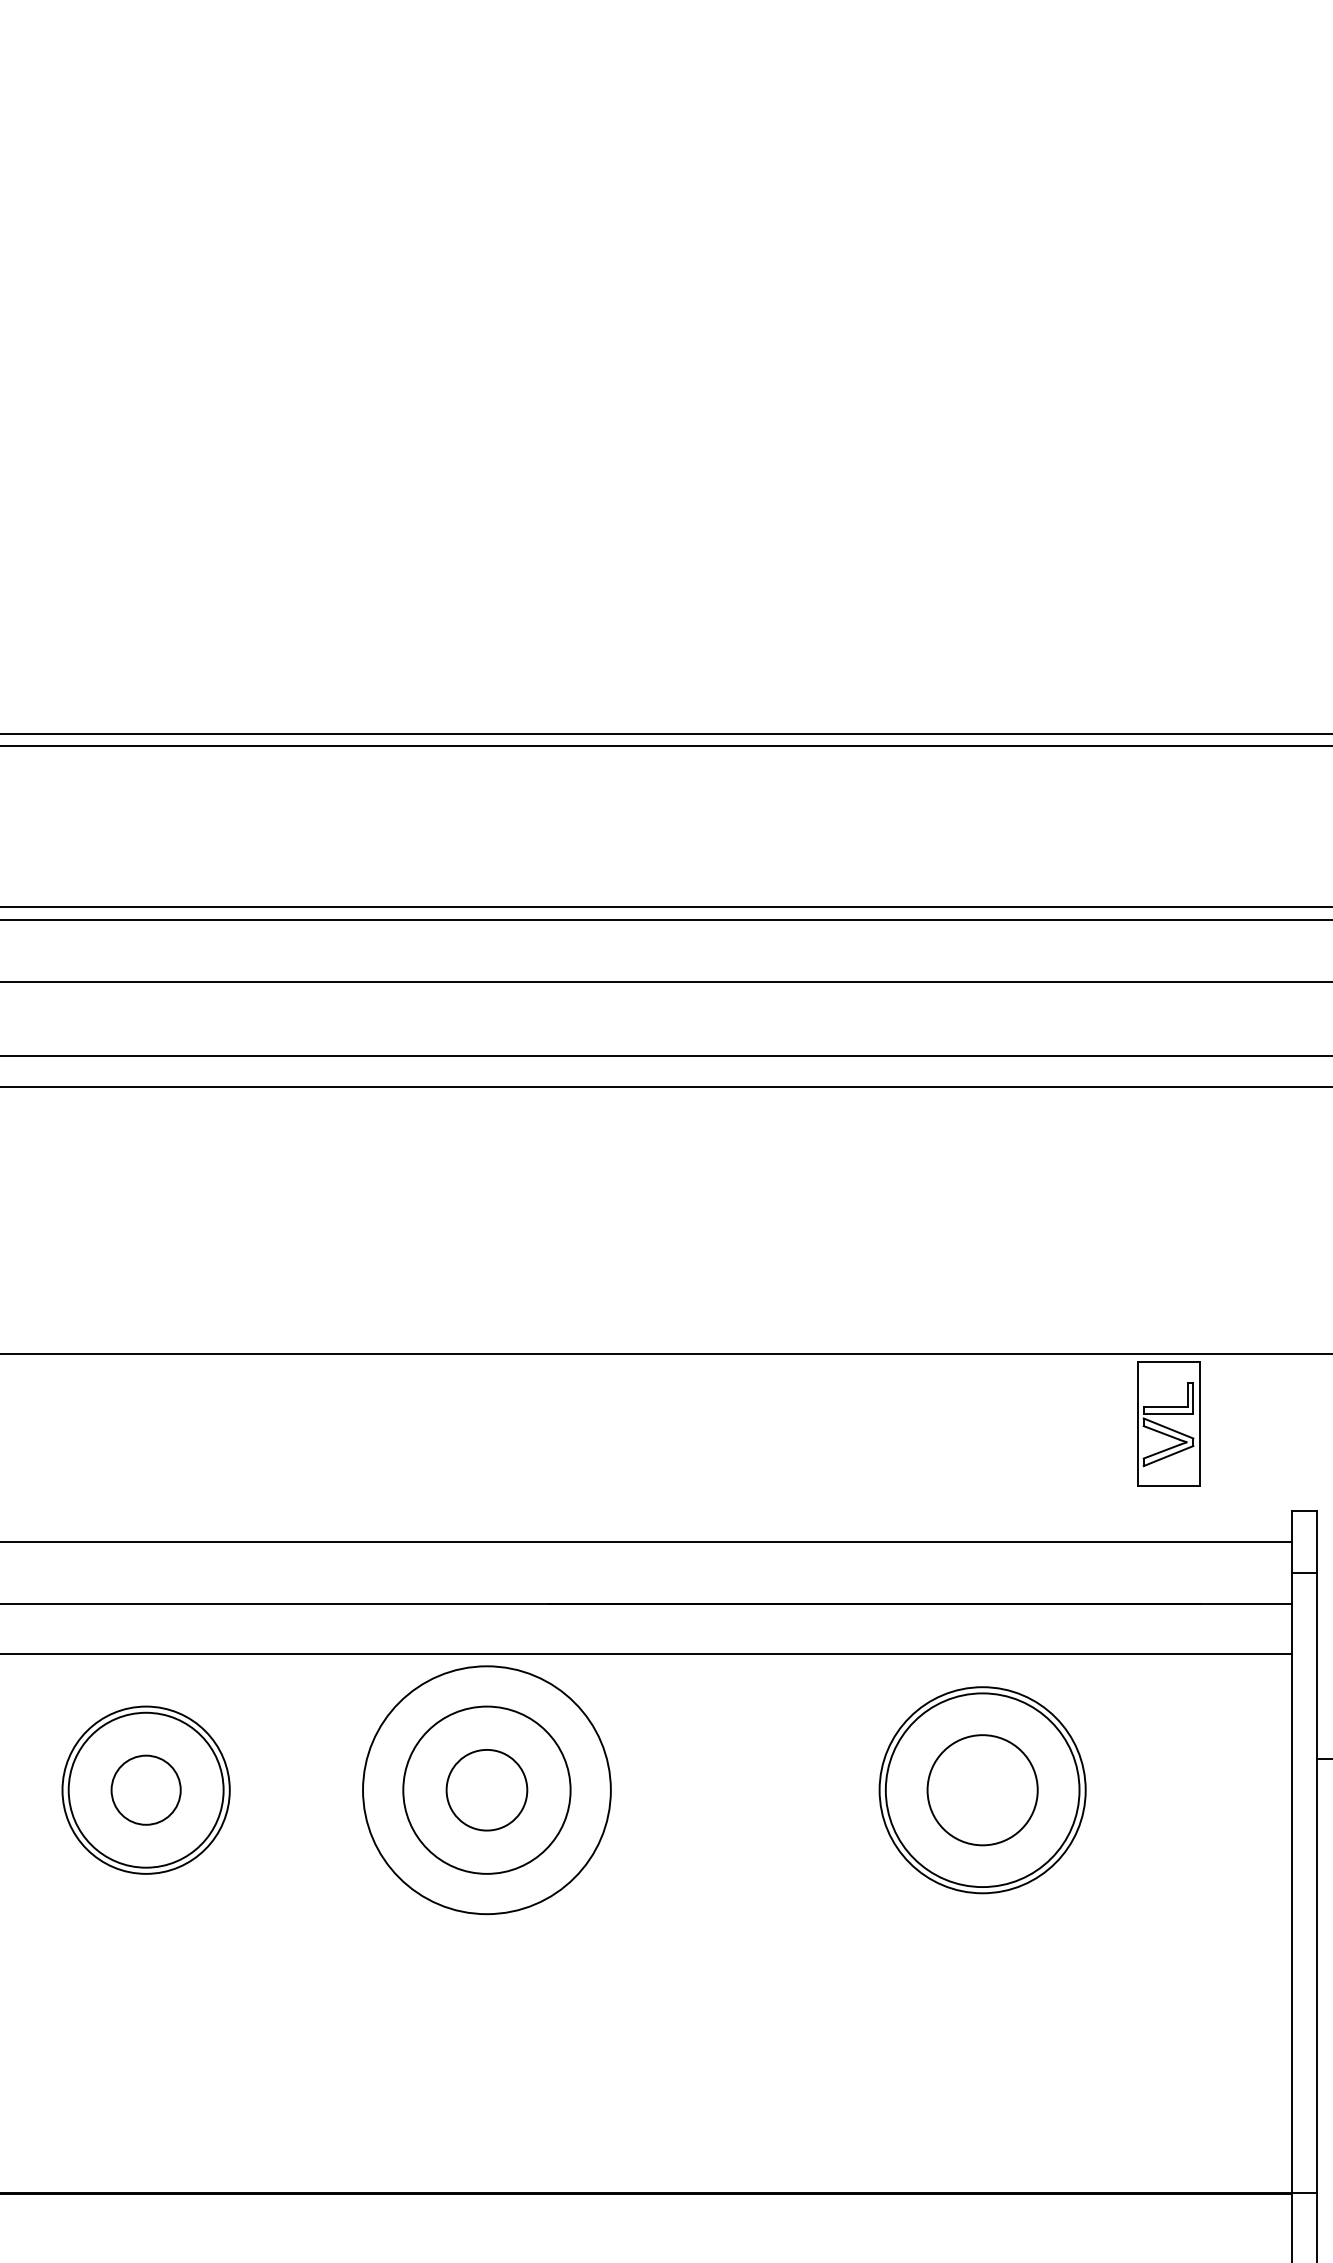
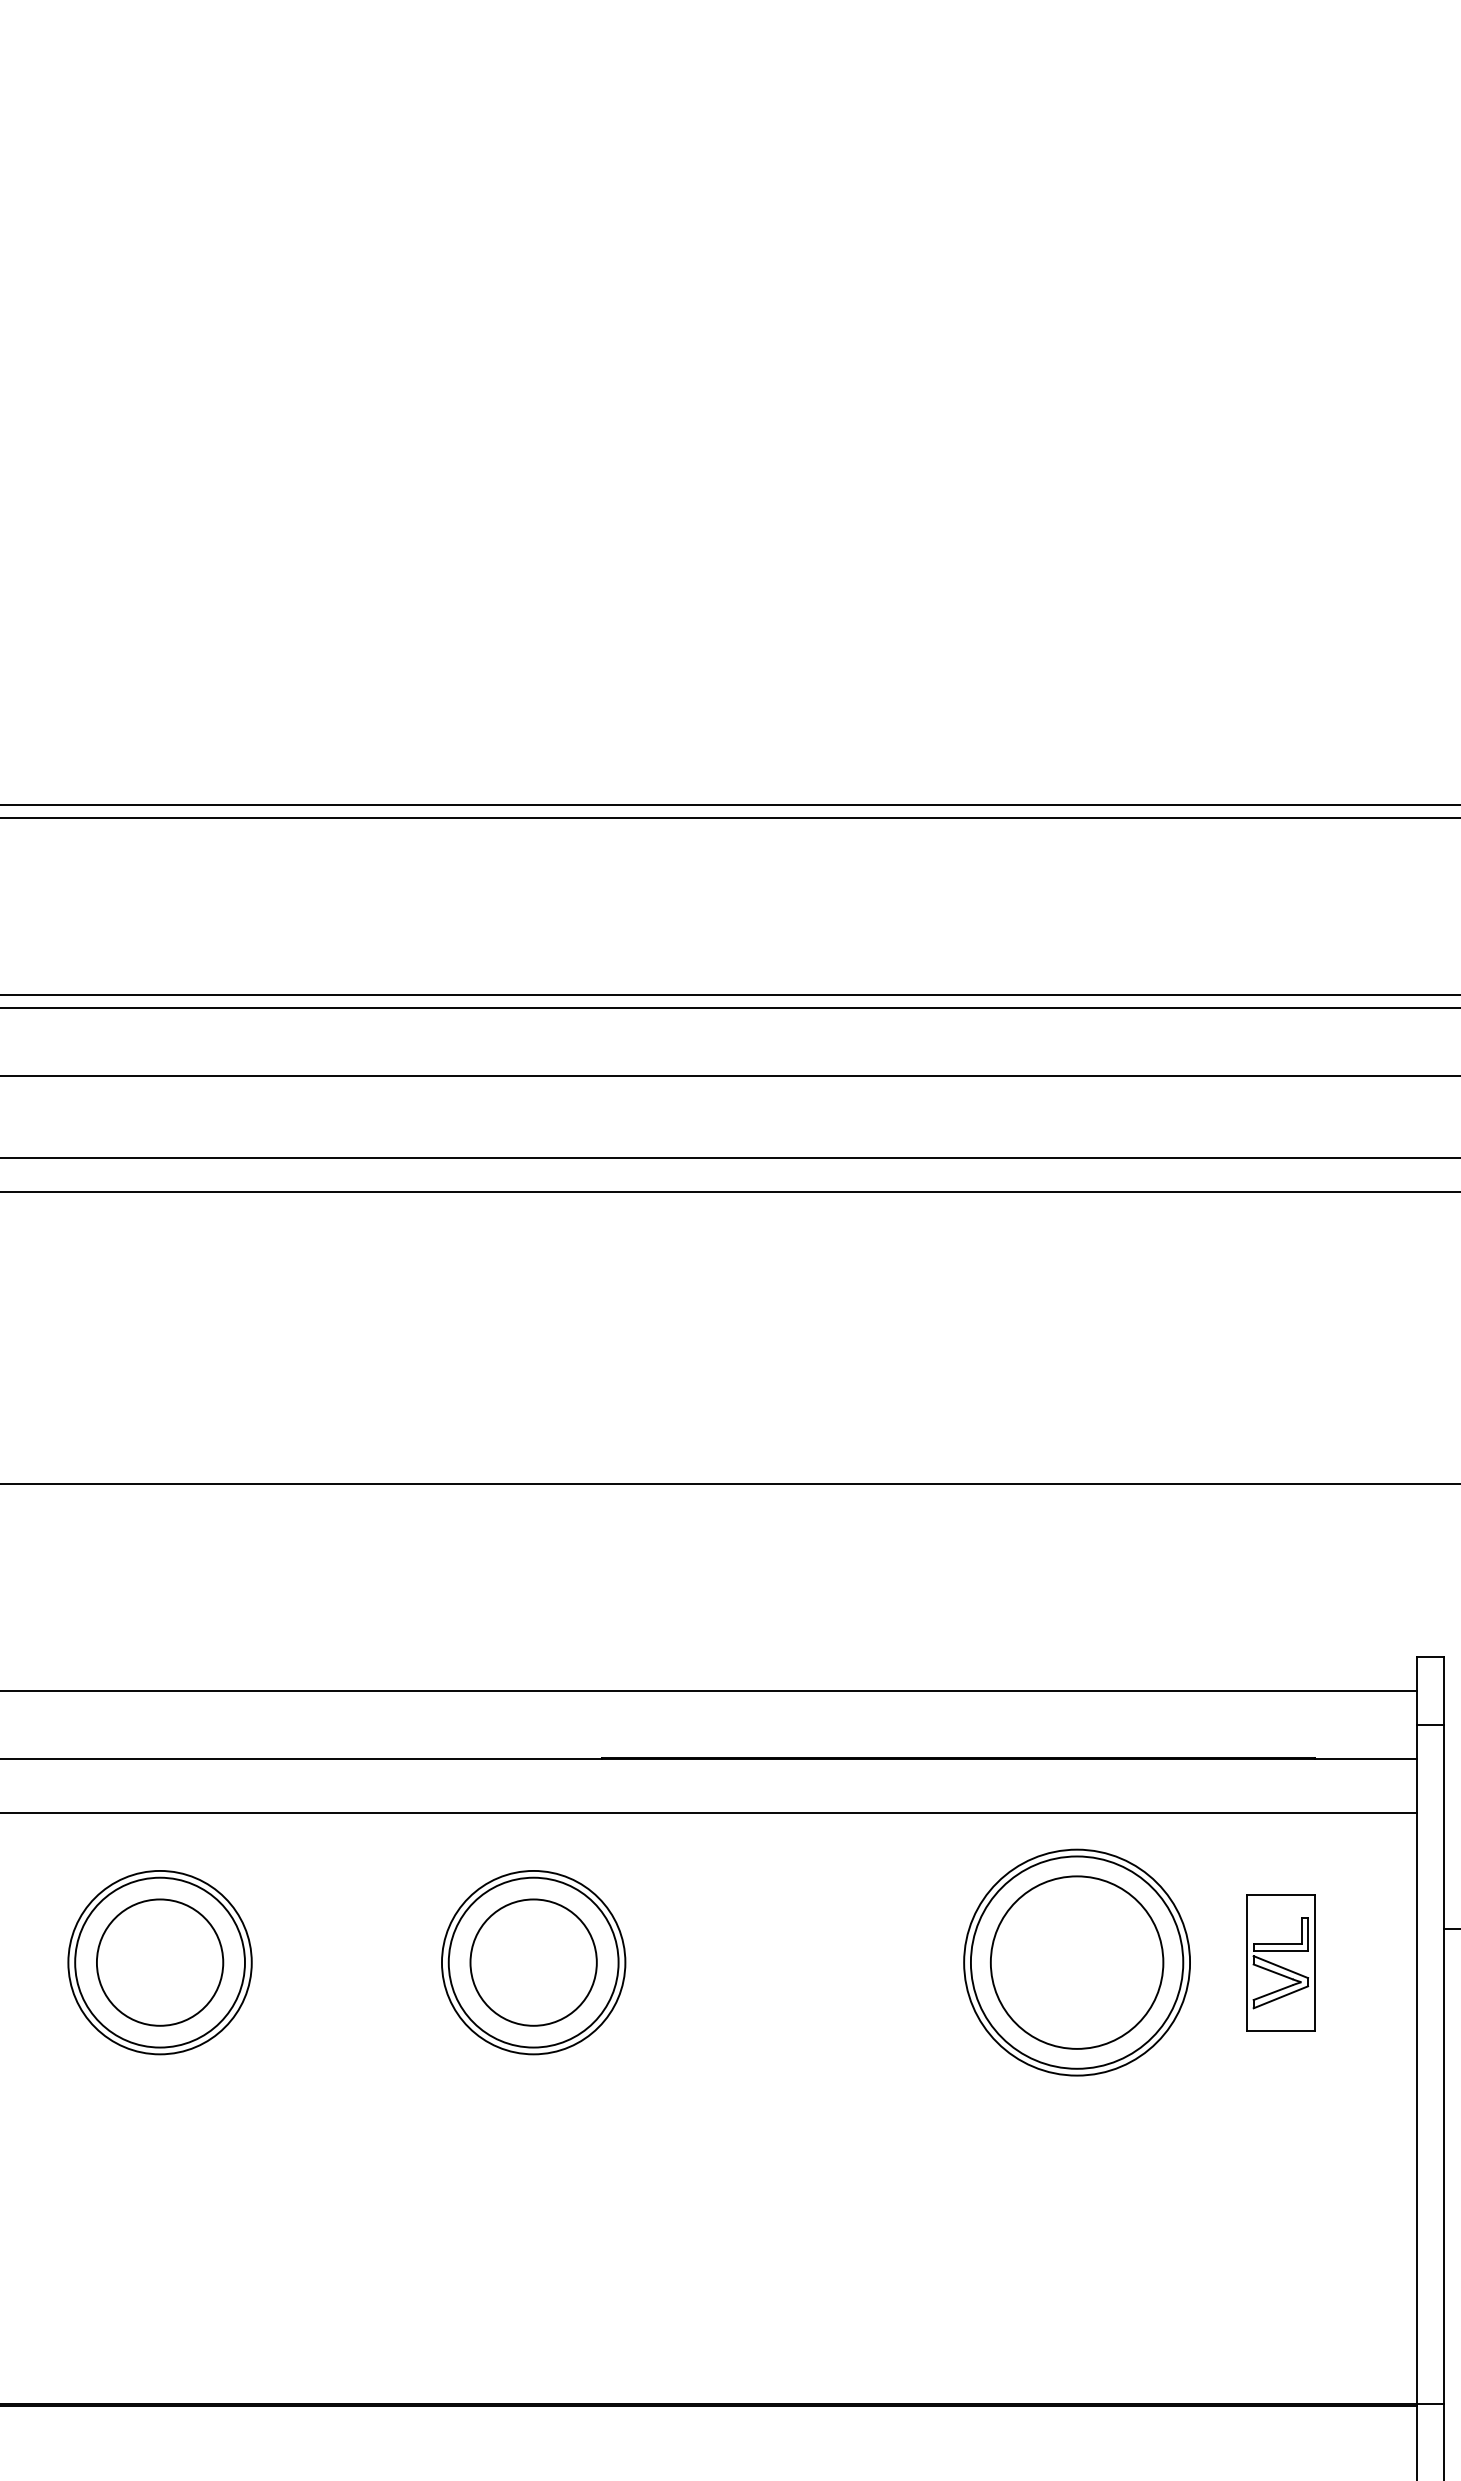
part: (1168, 1424) -> (1280, 1962), moved
circle: (145, 1790) -> (159, 1962), size x1.67
circle: (486, 1790) -> (533, 1962), size x0.62
circle: (486, 1790) -> (533, 1962), size x1.43
circle: (982, 1790) -> (1076, 1962), size x1.43

